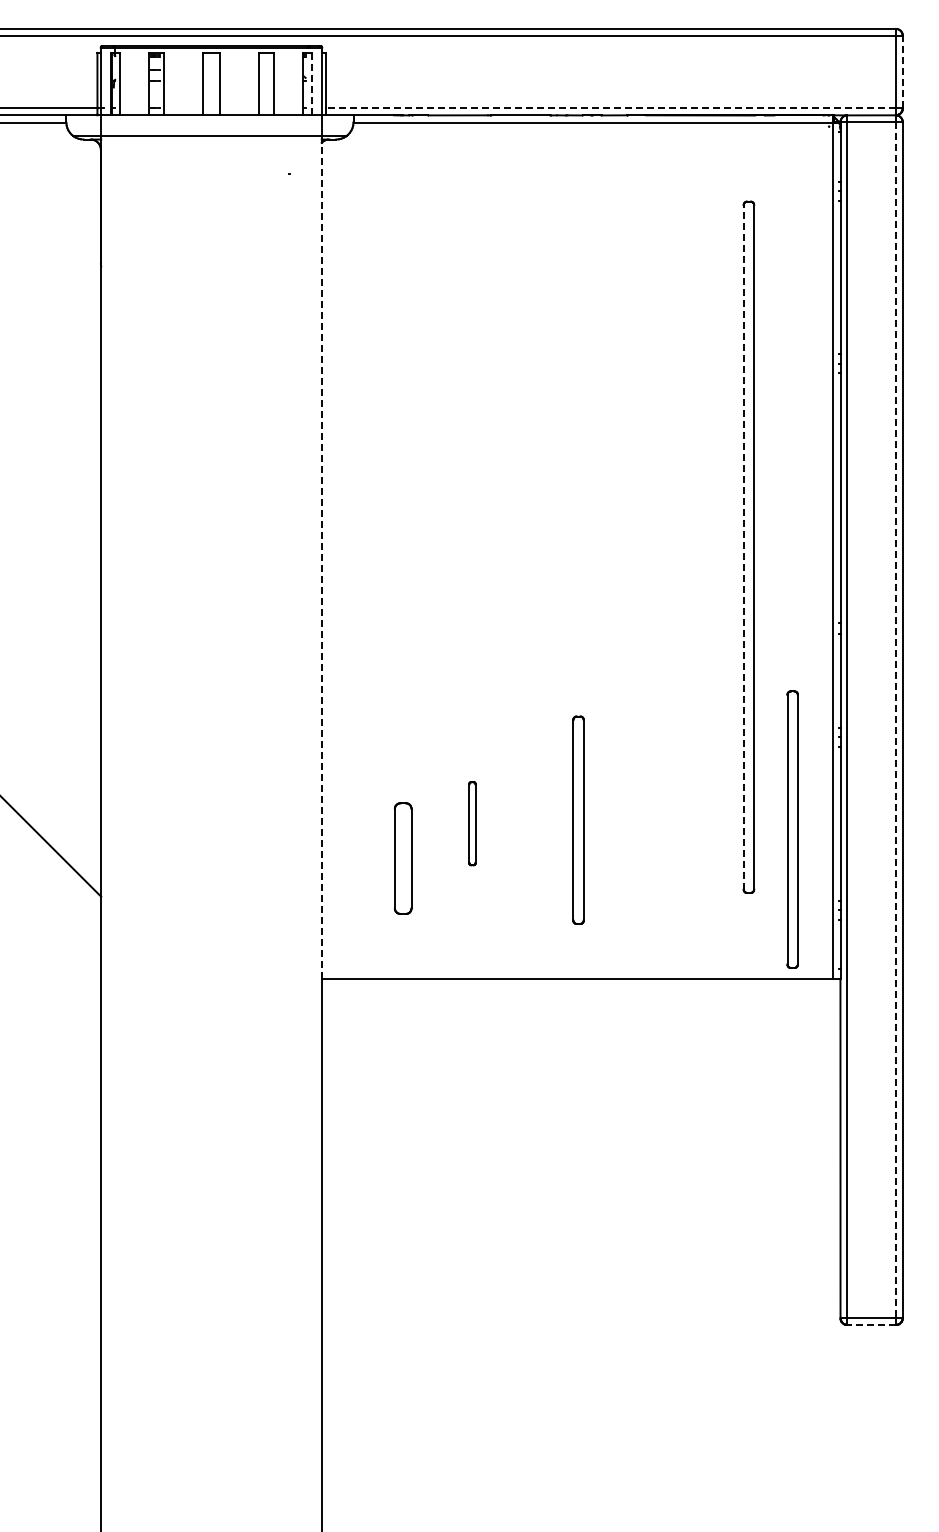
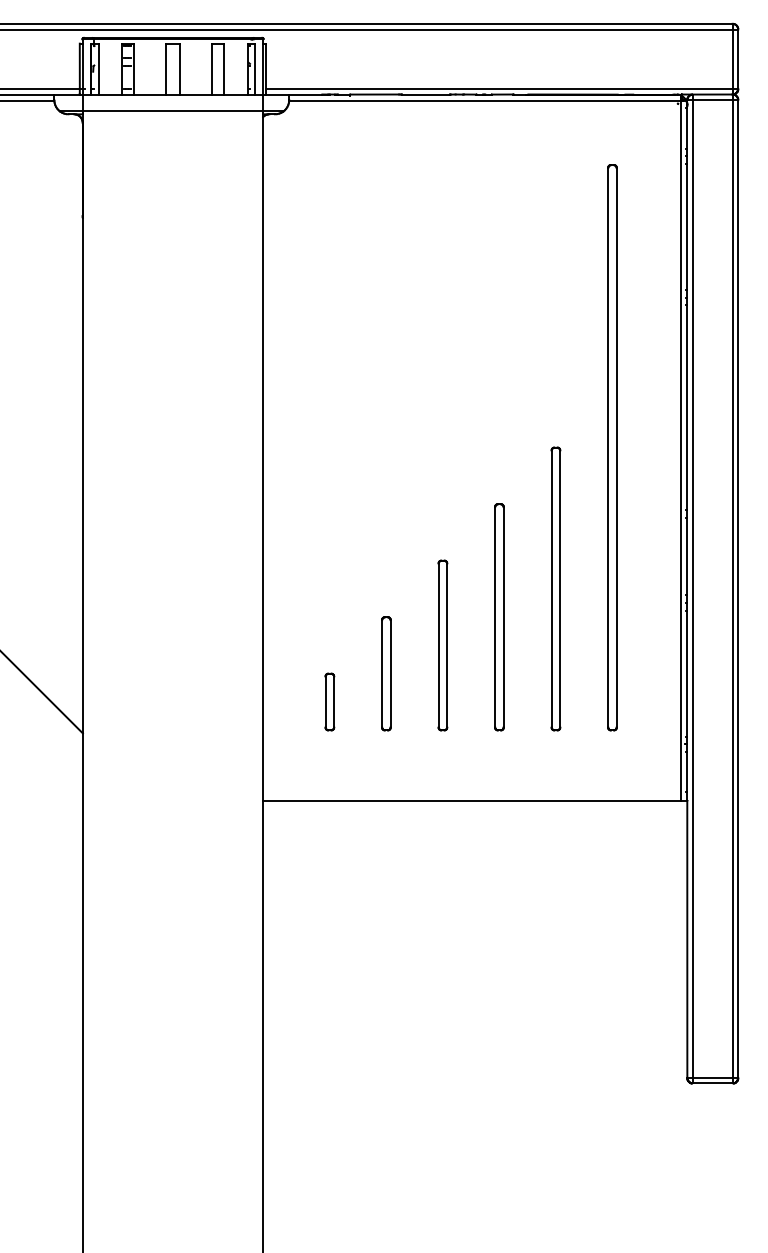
line: (902, 71) -> (738, 58), dashed -> solid
line: (311, 84) -> (254, 69), dashed -> solid
line: (610, 108) -> (499, 88), dashed -> solid
line: (743, 546) -> (608, 447), dashed -> solid
line: (321, 560) -> (262, 458), dashed -> solid
part: (679, 719) -> (555, 588), added
line: (895, 720) -> (732, 589), dashed -> solid
part: (578, 819) -> (442, 644), moved
part: (472, 823) -> (386, 673), size x1.67
part: (792, 829) -> (499, 617), moved
part: (403, 857) -> (330, 701), size x0.62
line: (871, 1324) -> (712, 1083), dashed -> solid

